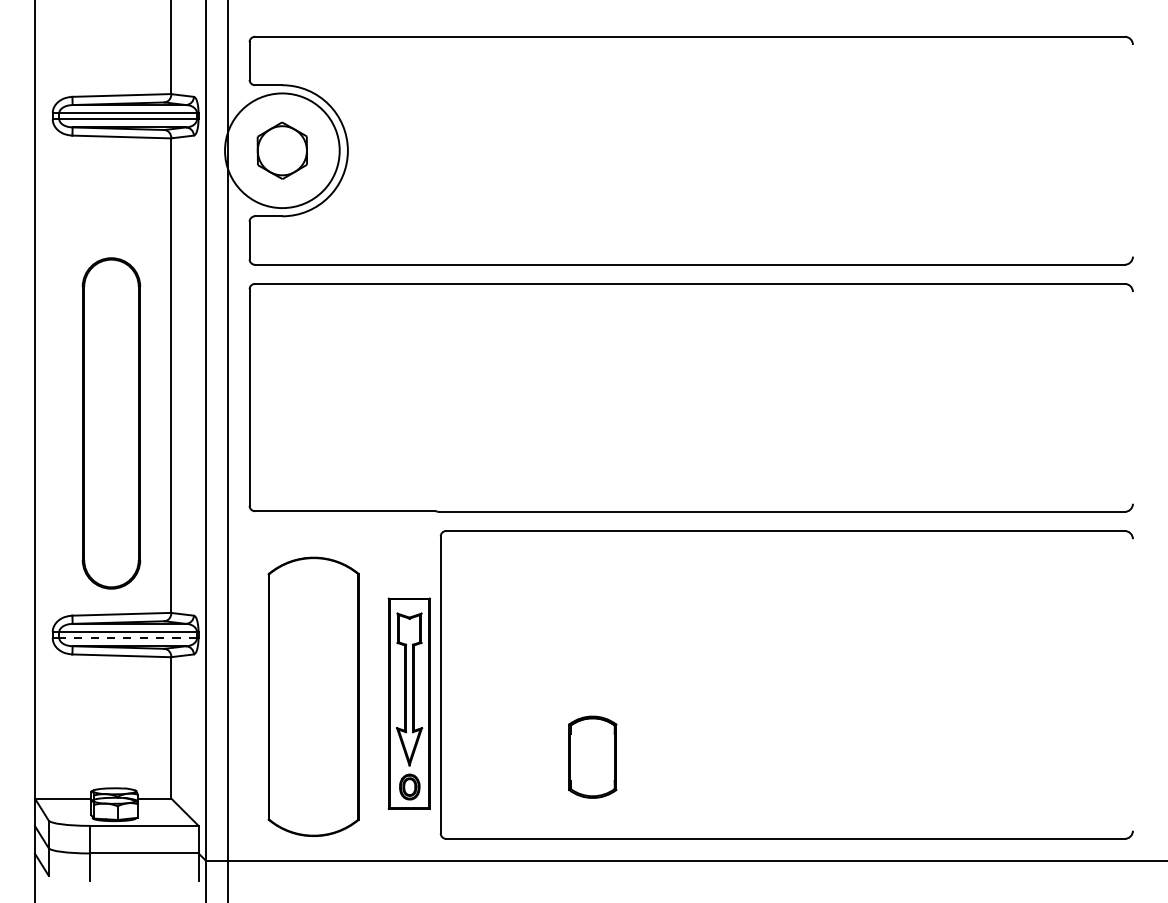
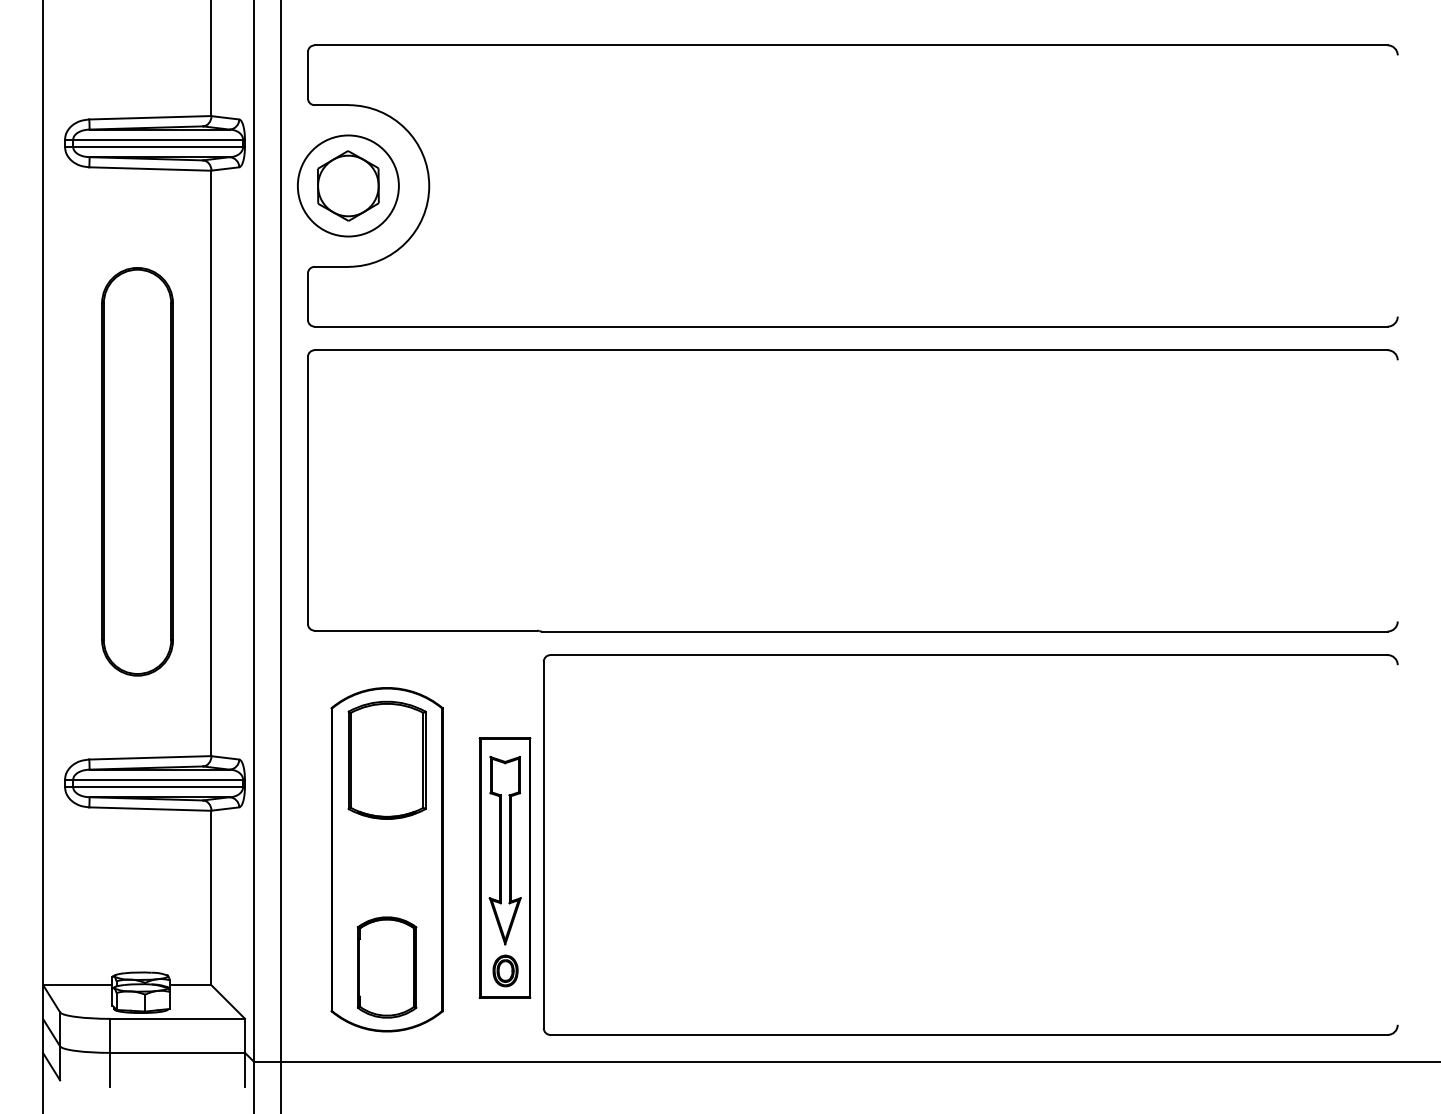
circle: (282, 150) -> (348, 185), size x0.71
part: (111, 423) -> (137, 471), moved
part: (313, 616) -> (386, 760), added
line: (128, 638) -> (158, 787), dashed -> solid
part: (592, 756) -> (386, 966), moved

